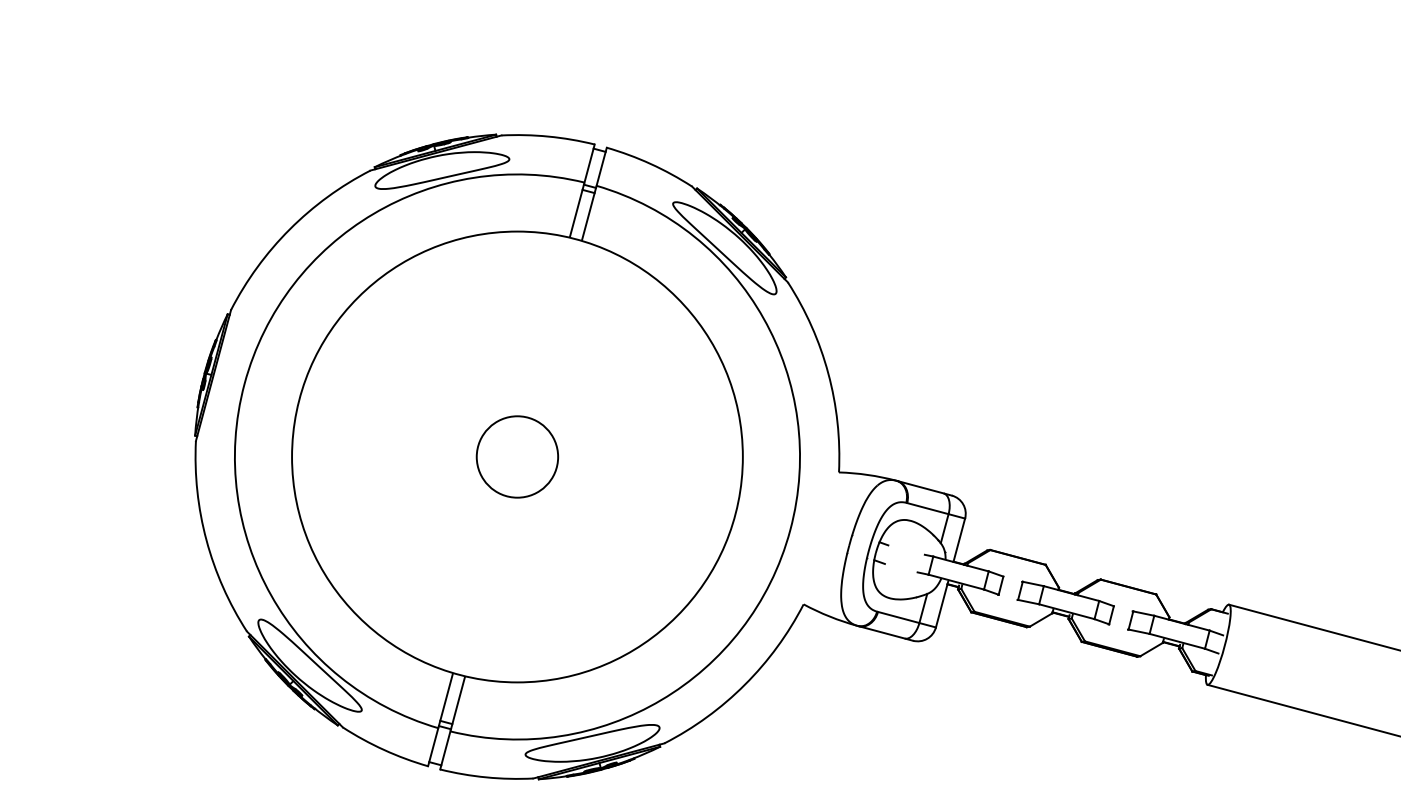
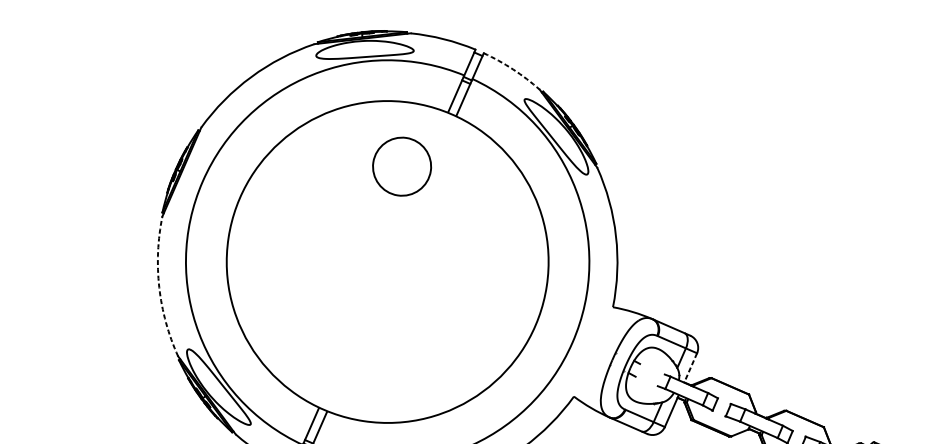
arc: (650, 164) -> (512, 69), solid -> dashed
circle: (517, 456) -> (402, 166), moved
arc: (206, 540) -> (159, 287), solid -> dashed
line: (959, 540) -> (690, 368), solid -> dashed

